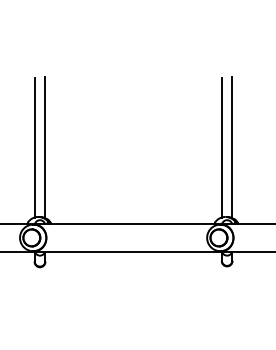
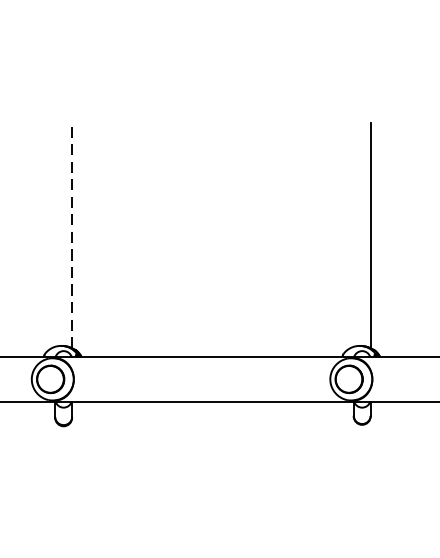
line: (34, 147) -> (54, 235), removed
line: (45, 147) -> (72, 235), solid -> dashed
line: (221, 147) -> (353, 235), removed

